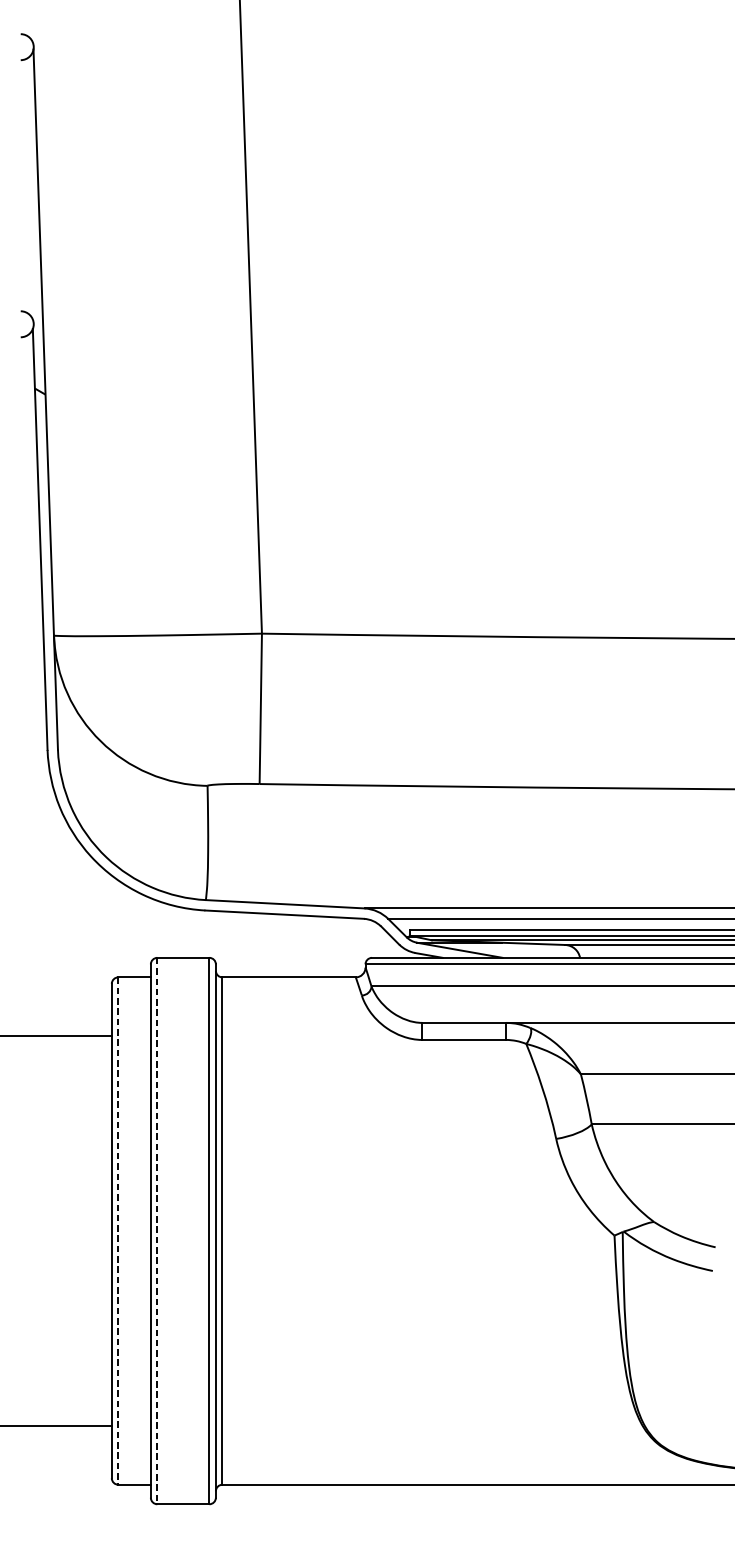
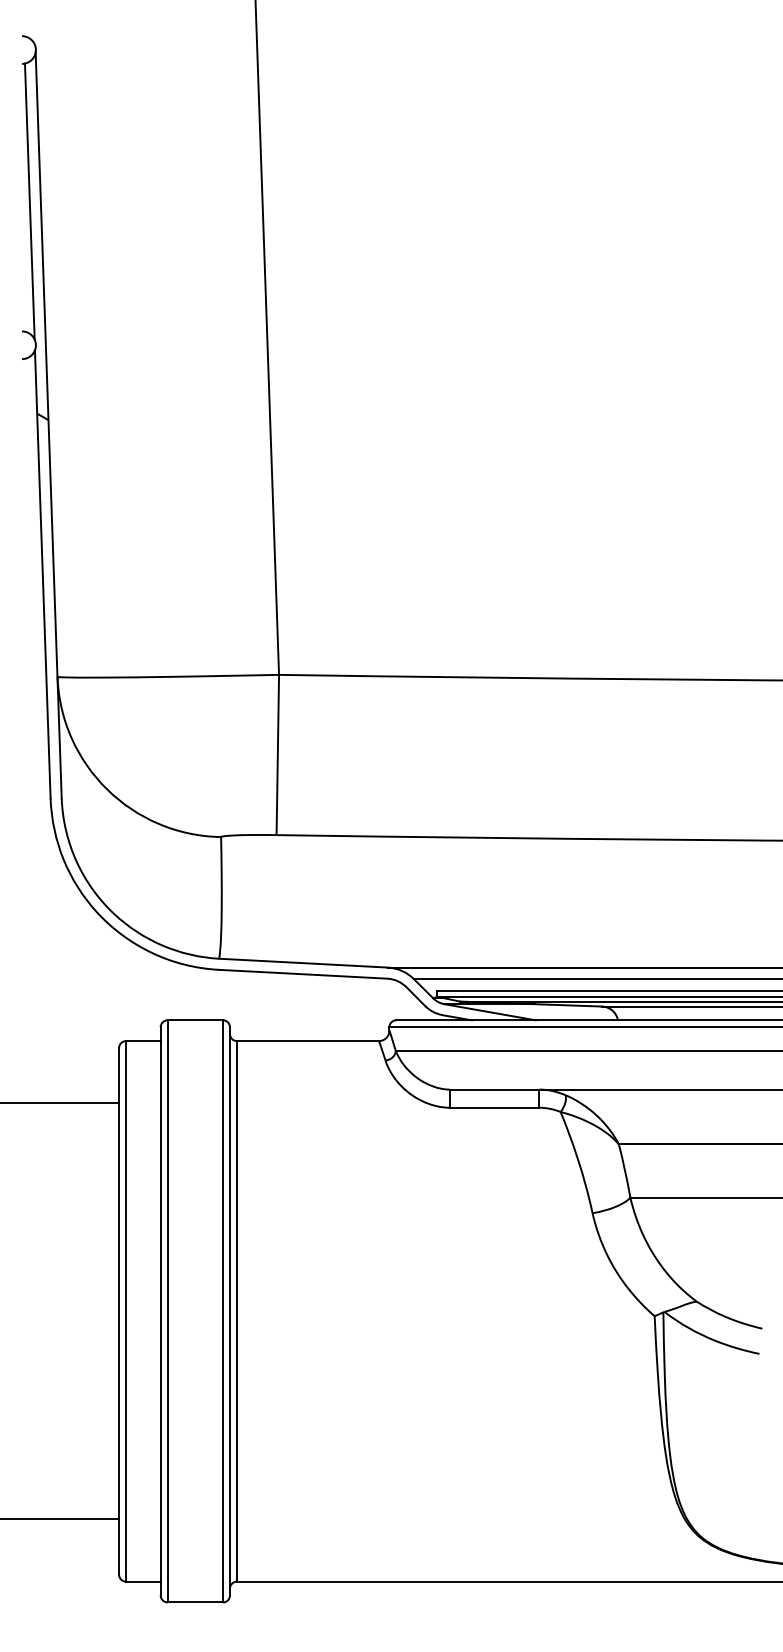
line: (27, 189) -> (29, 201), added
line: (118, 1231) -> (126, 1311), dashed -> solid
line: (157, 1231) -> (167, 1311), dashed -> solid

